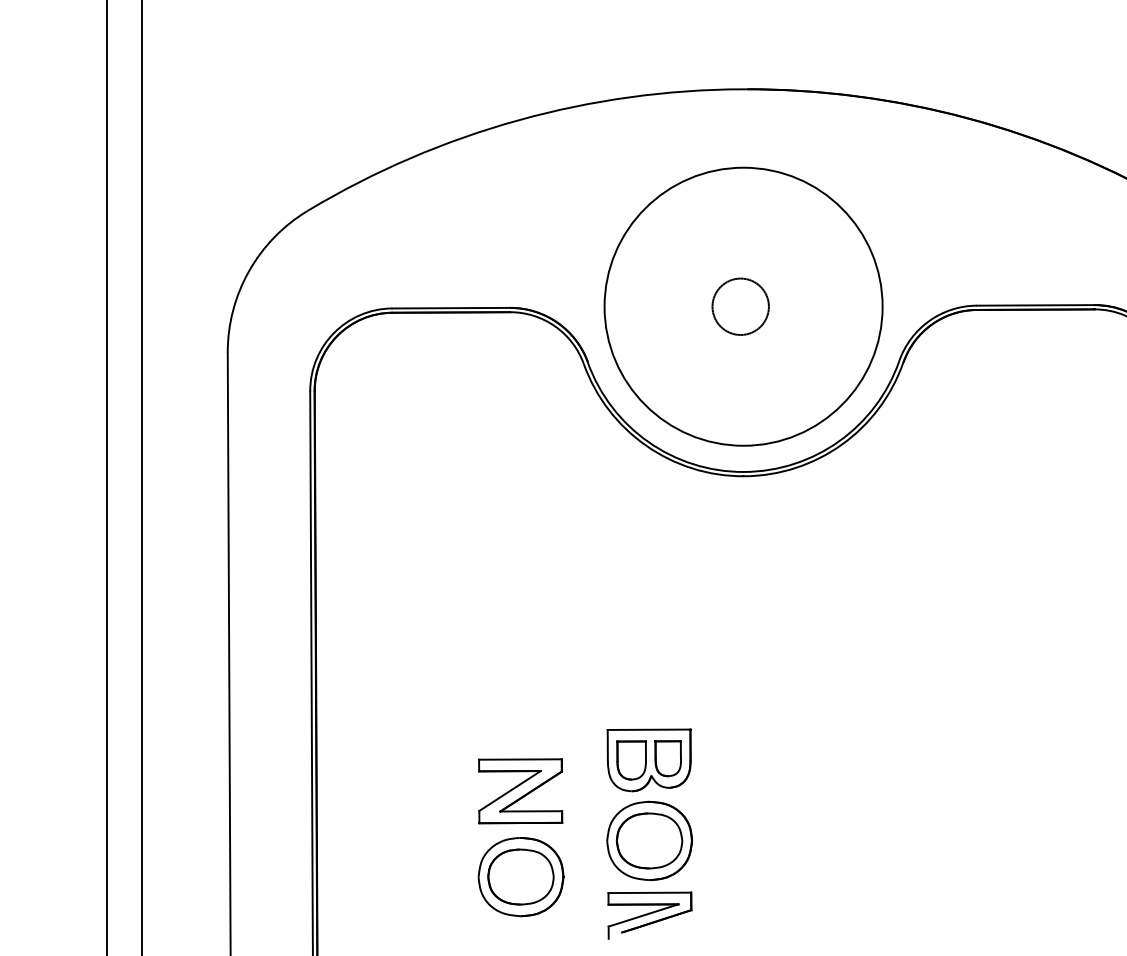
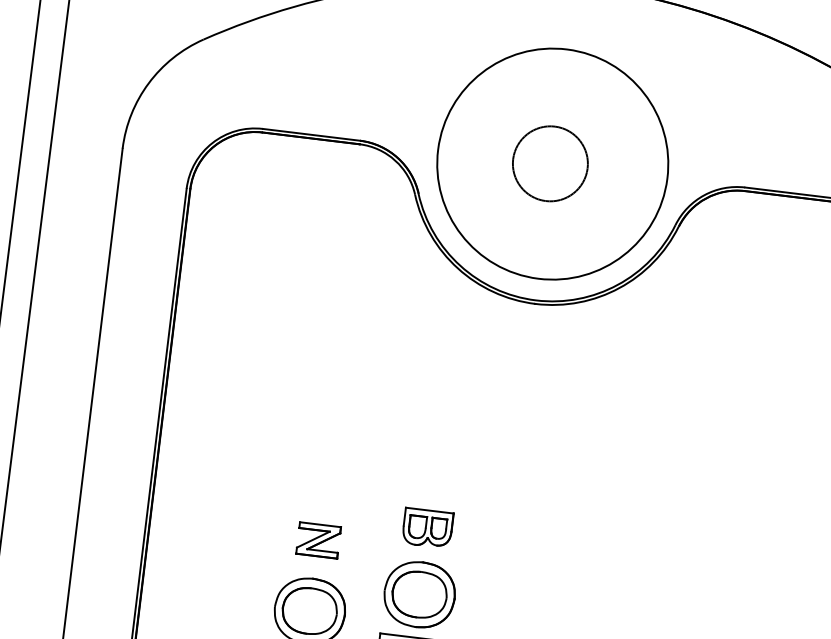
circle: (740, 306) -> (550, 163), size x1.6
part: (648, 760) -> (427, 528), size x0.7
part: (520, 791) -> (318, 540), size x0.6

